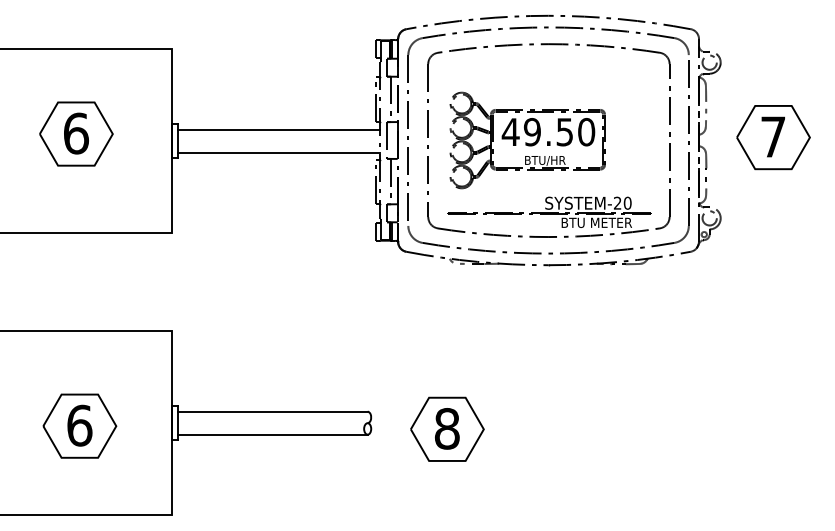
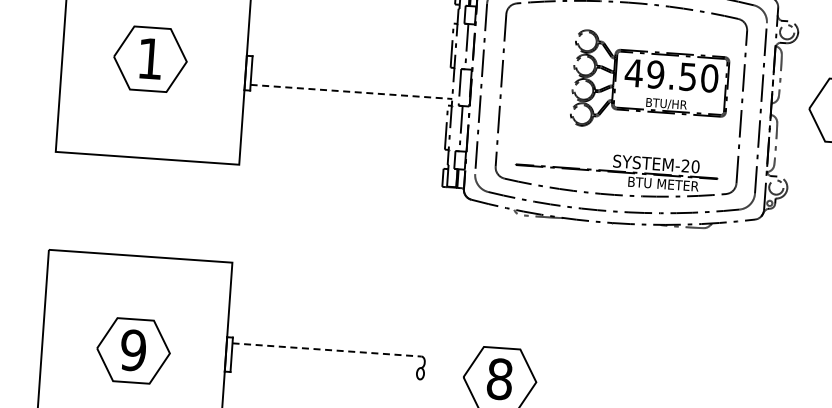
line: (279, 129) -> (353, 68), removed
text: (76, 133) -> (150, 58), 6 -> 1
part: (527, 140) -> (650, 82), moved
line: (279, 152) -> (351, 91), solid -> dashed
line: (272, 411) -> (326, 349), solid -> dashed
text: (79, 425) -> (133, 350), 6 -> 9
line: (272, 434) -> (325, 372), removed

